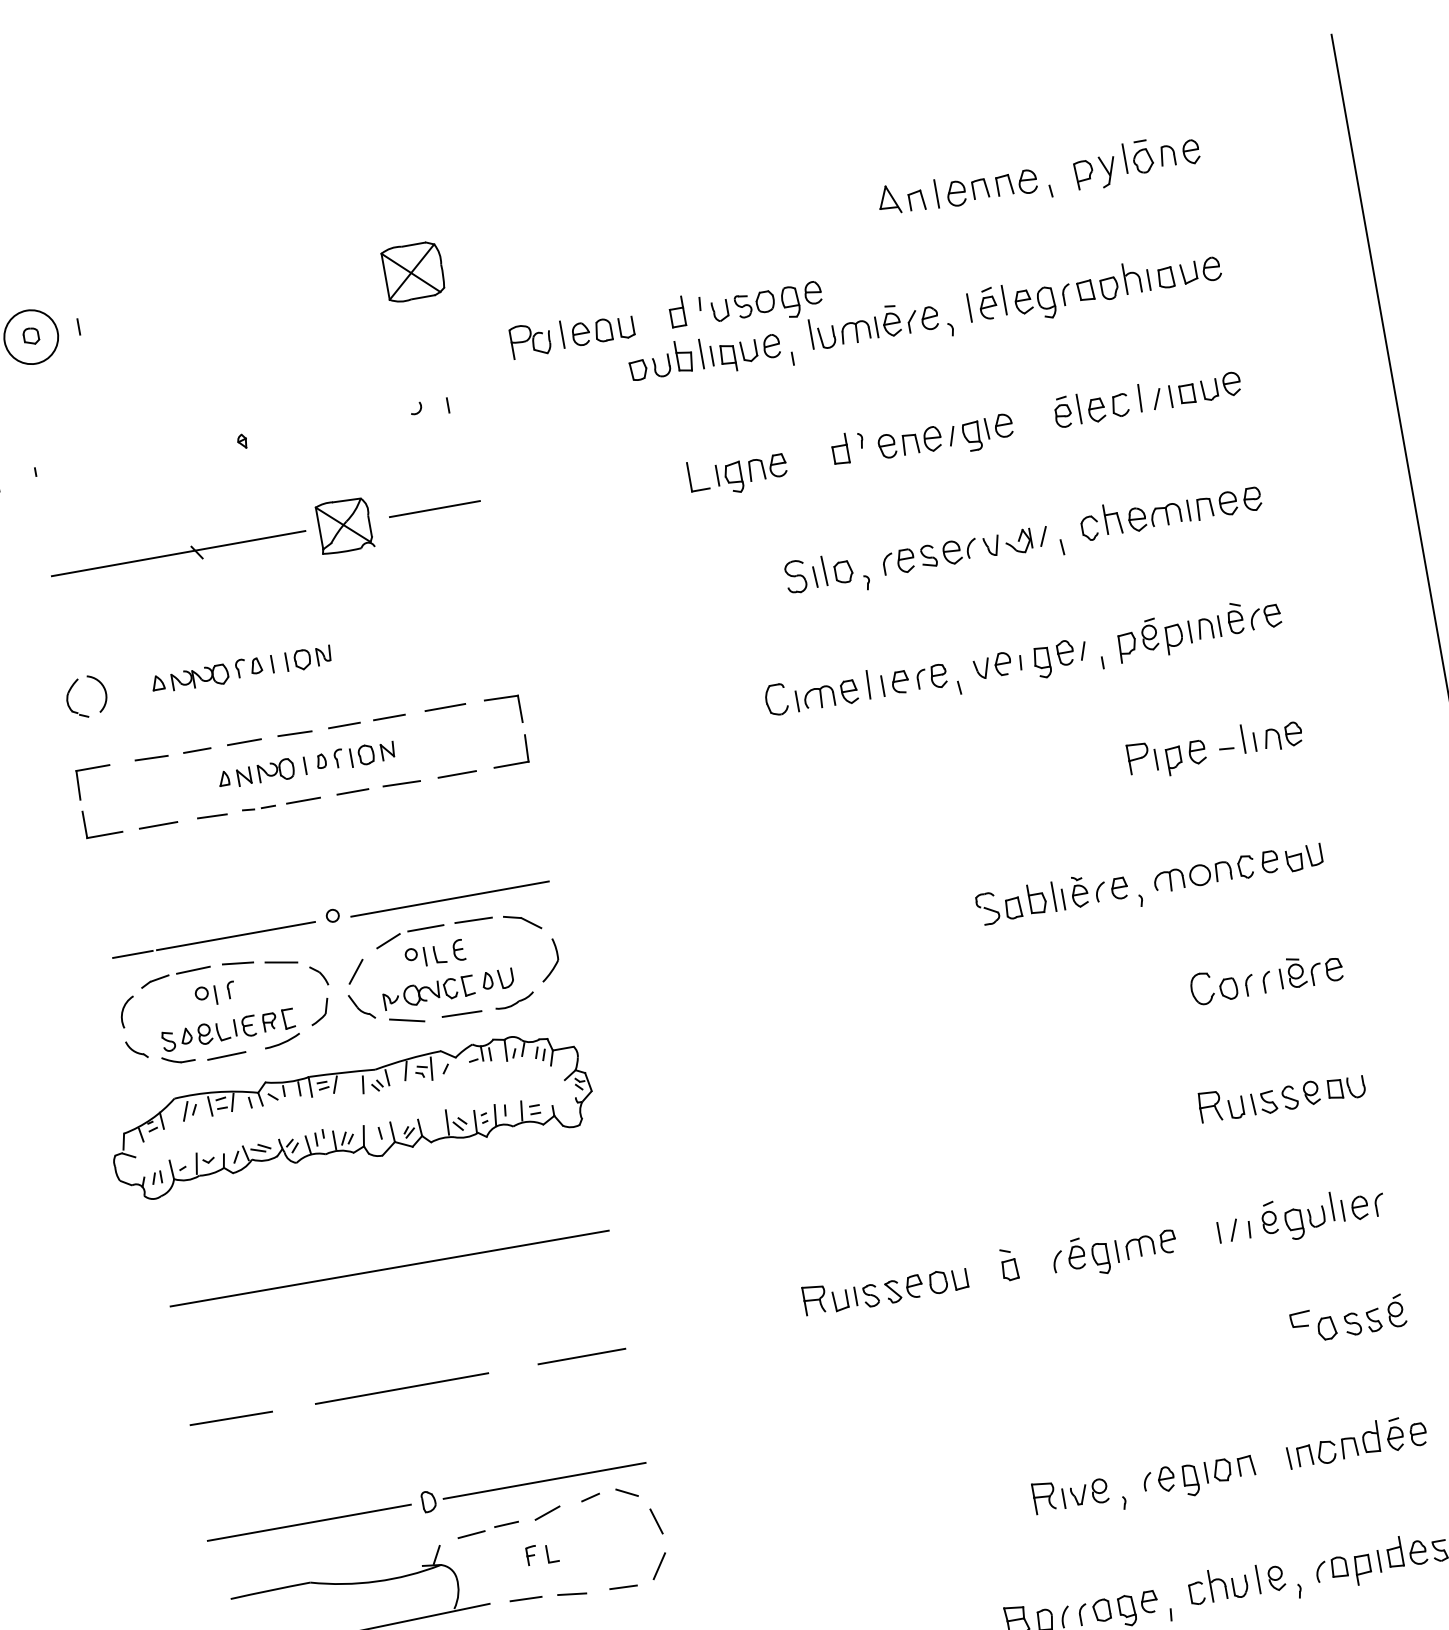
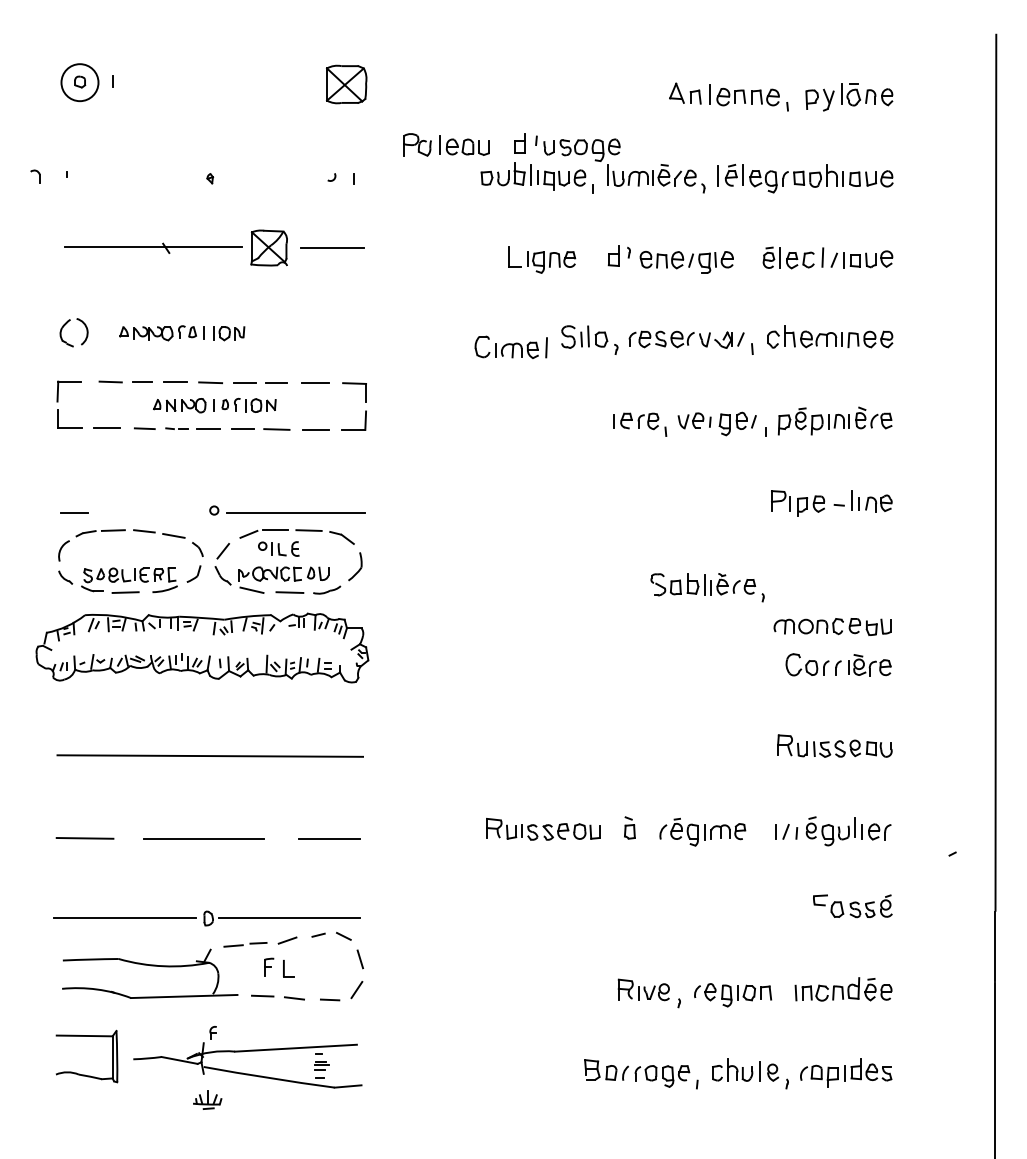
part: (816, 692) -> (510, 346), moved
part: (1238, 868) -> (832, 626), moved
line: (236, 935) -> (146, 512), removed
part: (215, 994) -> (125, 549), removed
part: (542, 1553) -> (279, 967), size x1.4

